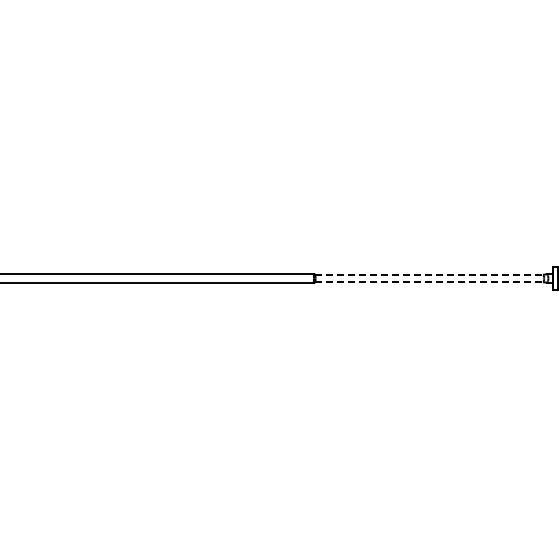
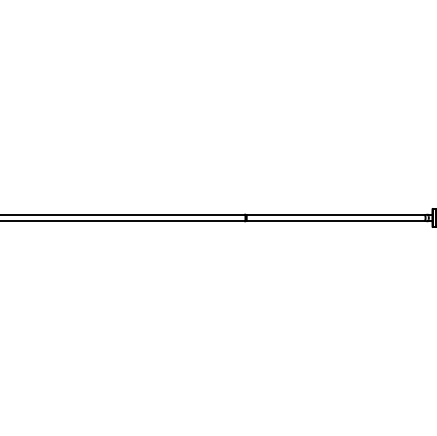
line: (429, 274) -> (335, 214), dashed -> solid
line: (429, 282) -> (335, 221), dashed -> solid

